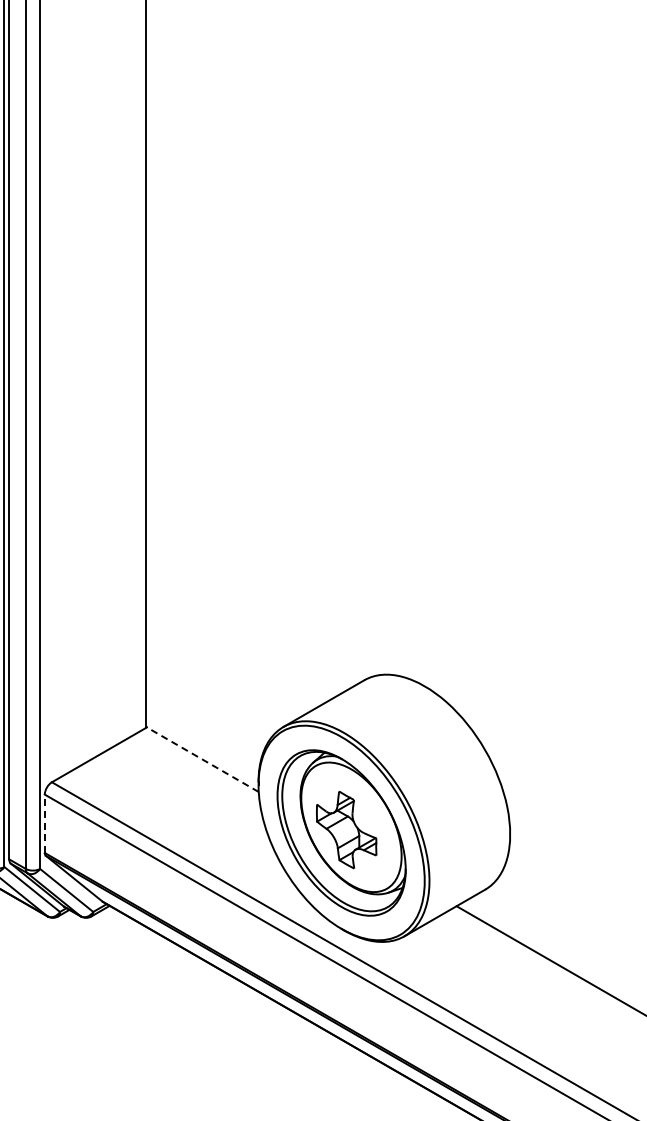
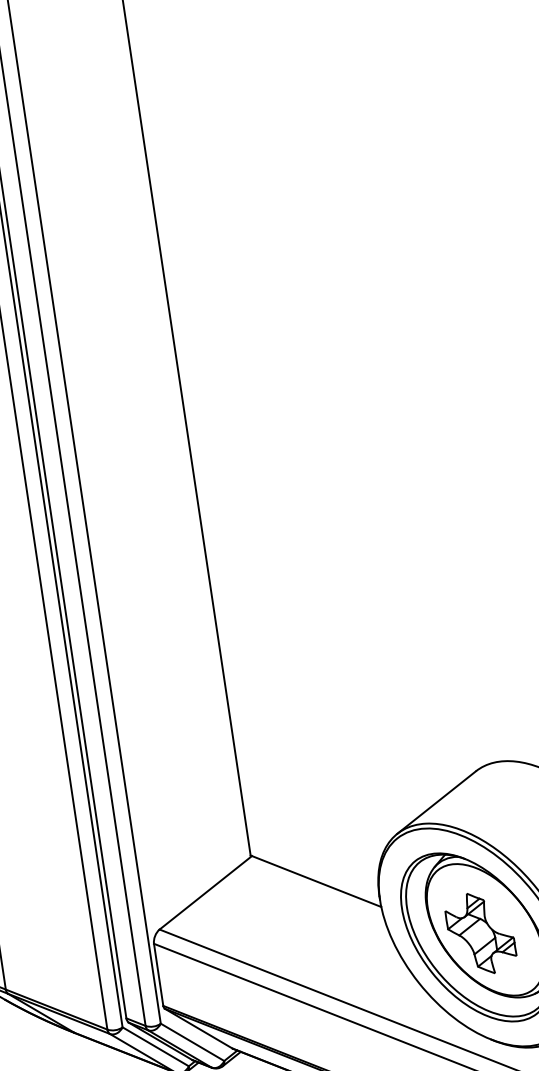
line: (201, 759) -> (315, 881), dashed -> solid
line: (44, 823) -> (158, 974), dashed -> solid

